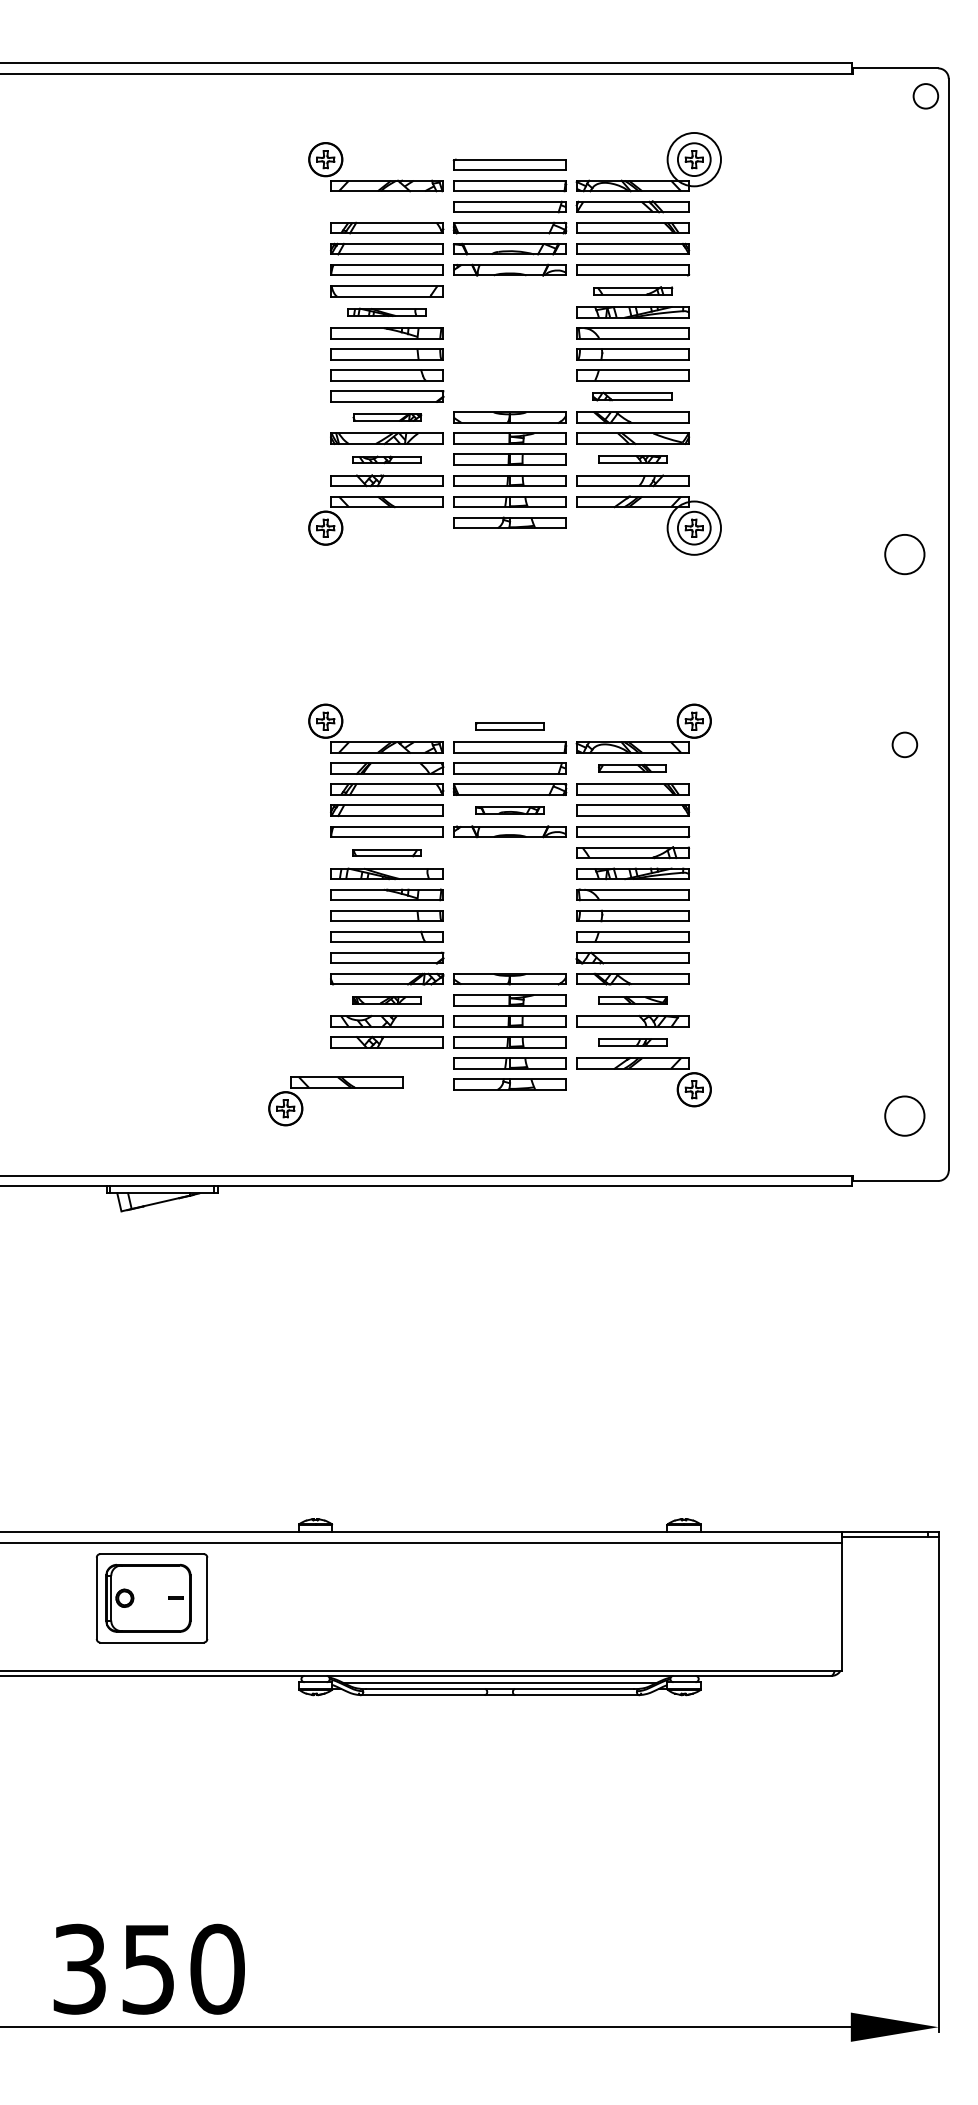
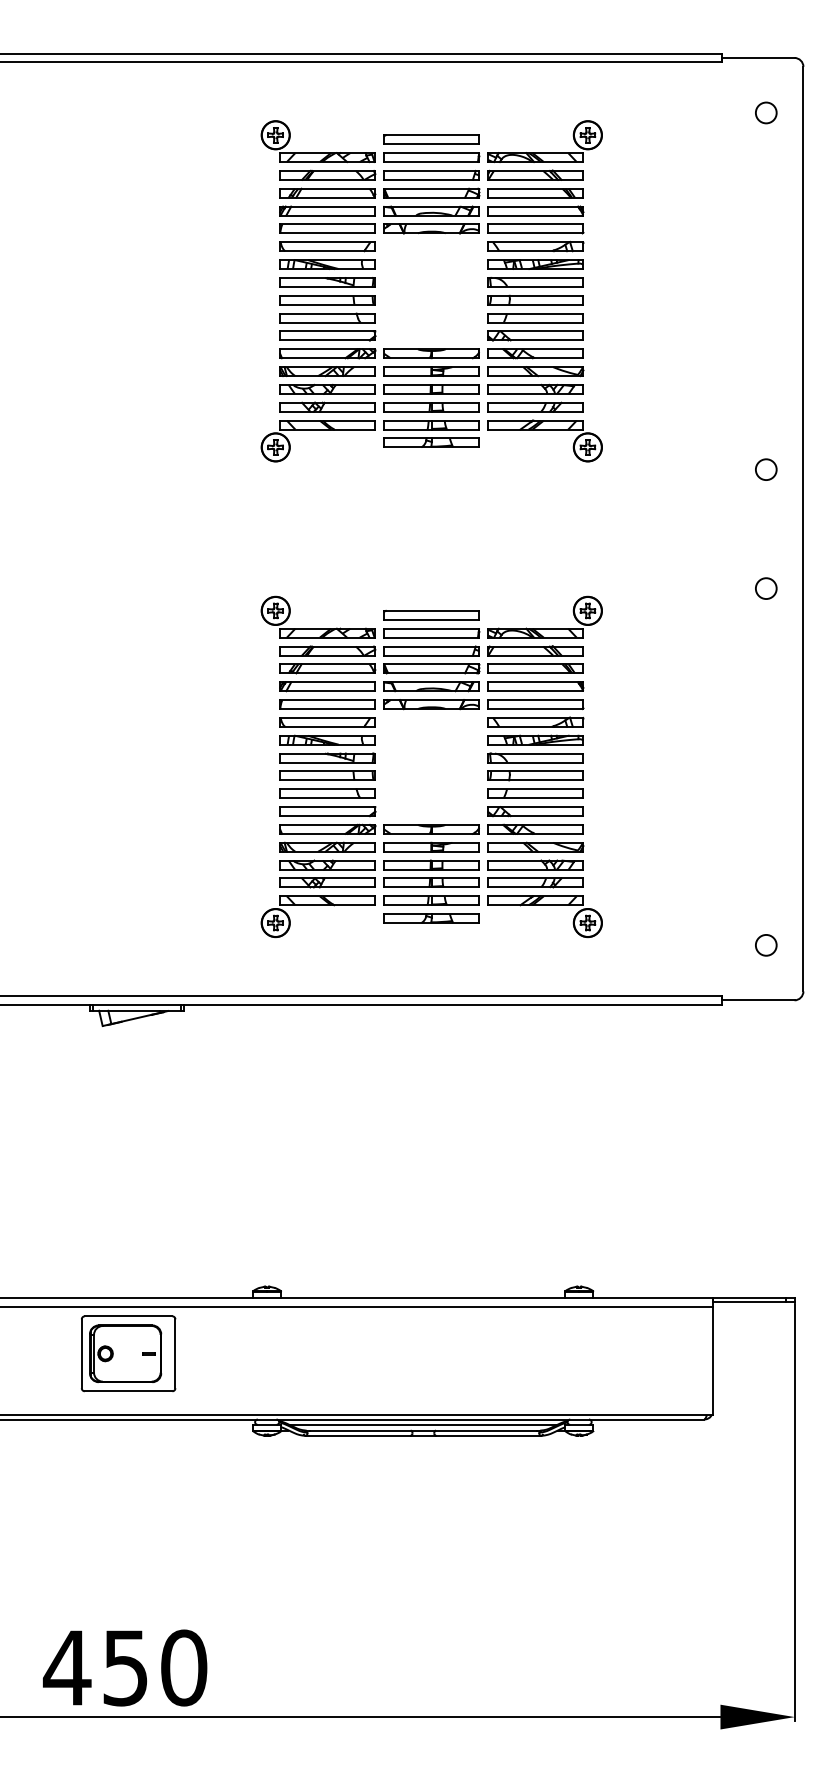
circle: (925, 96) -> (765, 113), moved
circle: (693, 159) -> (587, 135), size x0.62
part: (387, 206) -> (328, 174), added
part: (632, 290) -> (535, 246), size x1.43
part: (386, 312) -> (327, 264), size x1.43
part: (632, 396) -> (535, 335), size x1.43
part: (387, 417) -> (328, 353), size x1.67
part: (386, 459) -> (327, 389), size x1.67
part: (632, 459) -> (535, 389), size x1.67
circle: (693, 527) -> (587, 446), size x0.62
circle: (904, 554) -> (765, 469), size x0.62
part: (509, 726) -> (431, 615), size x1.67
circle: (904, 744) -> (765, 588), moved
part: (632, 767) -> (535, 650), size x1.67
part: (509, 810) -> (431, 686), size x1.67
part: (386, 853) -> (327, 722), size x1.67
part: (386, 1000) -> (327, 847), size x1.67
part: (633, 1000) -> (536, 847), size x1.67
part: (632, 1042) -> (535, 883), size x1.67
part: (335, 1088) -> (317, 905), moved
circle: (904, 1115) -> (765, 944), size x0.62
text: (79, 1968) -> (67, 1667), 350 -> 450

